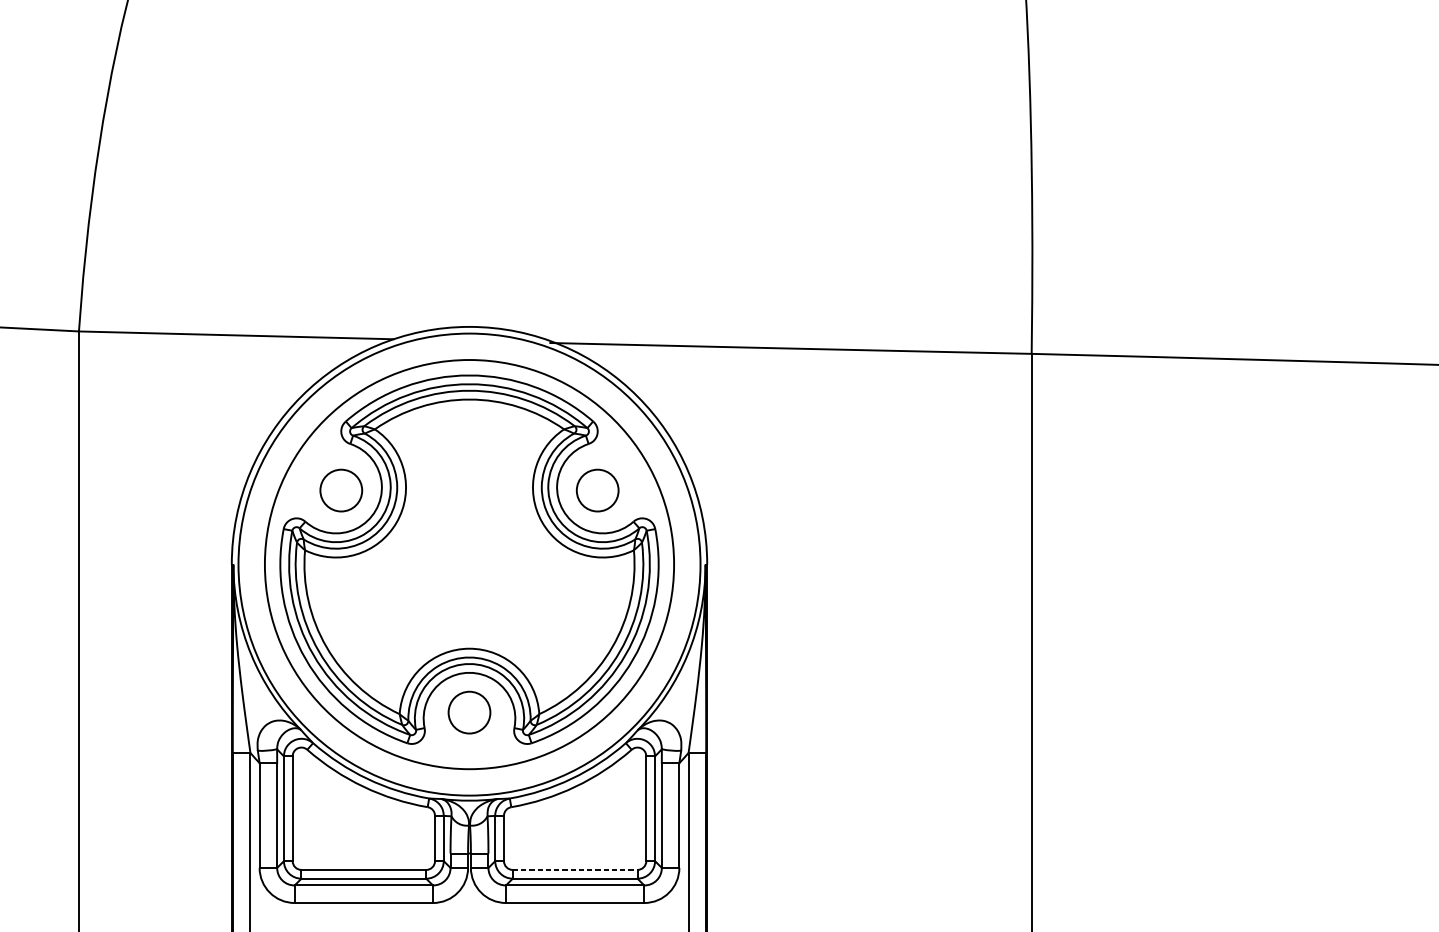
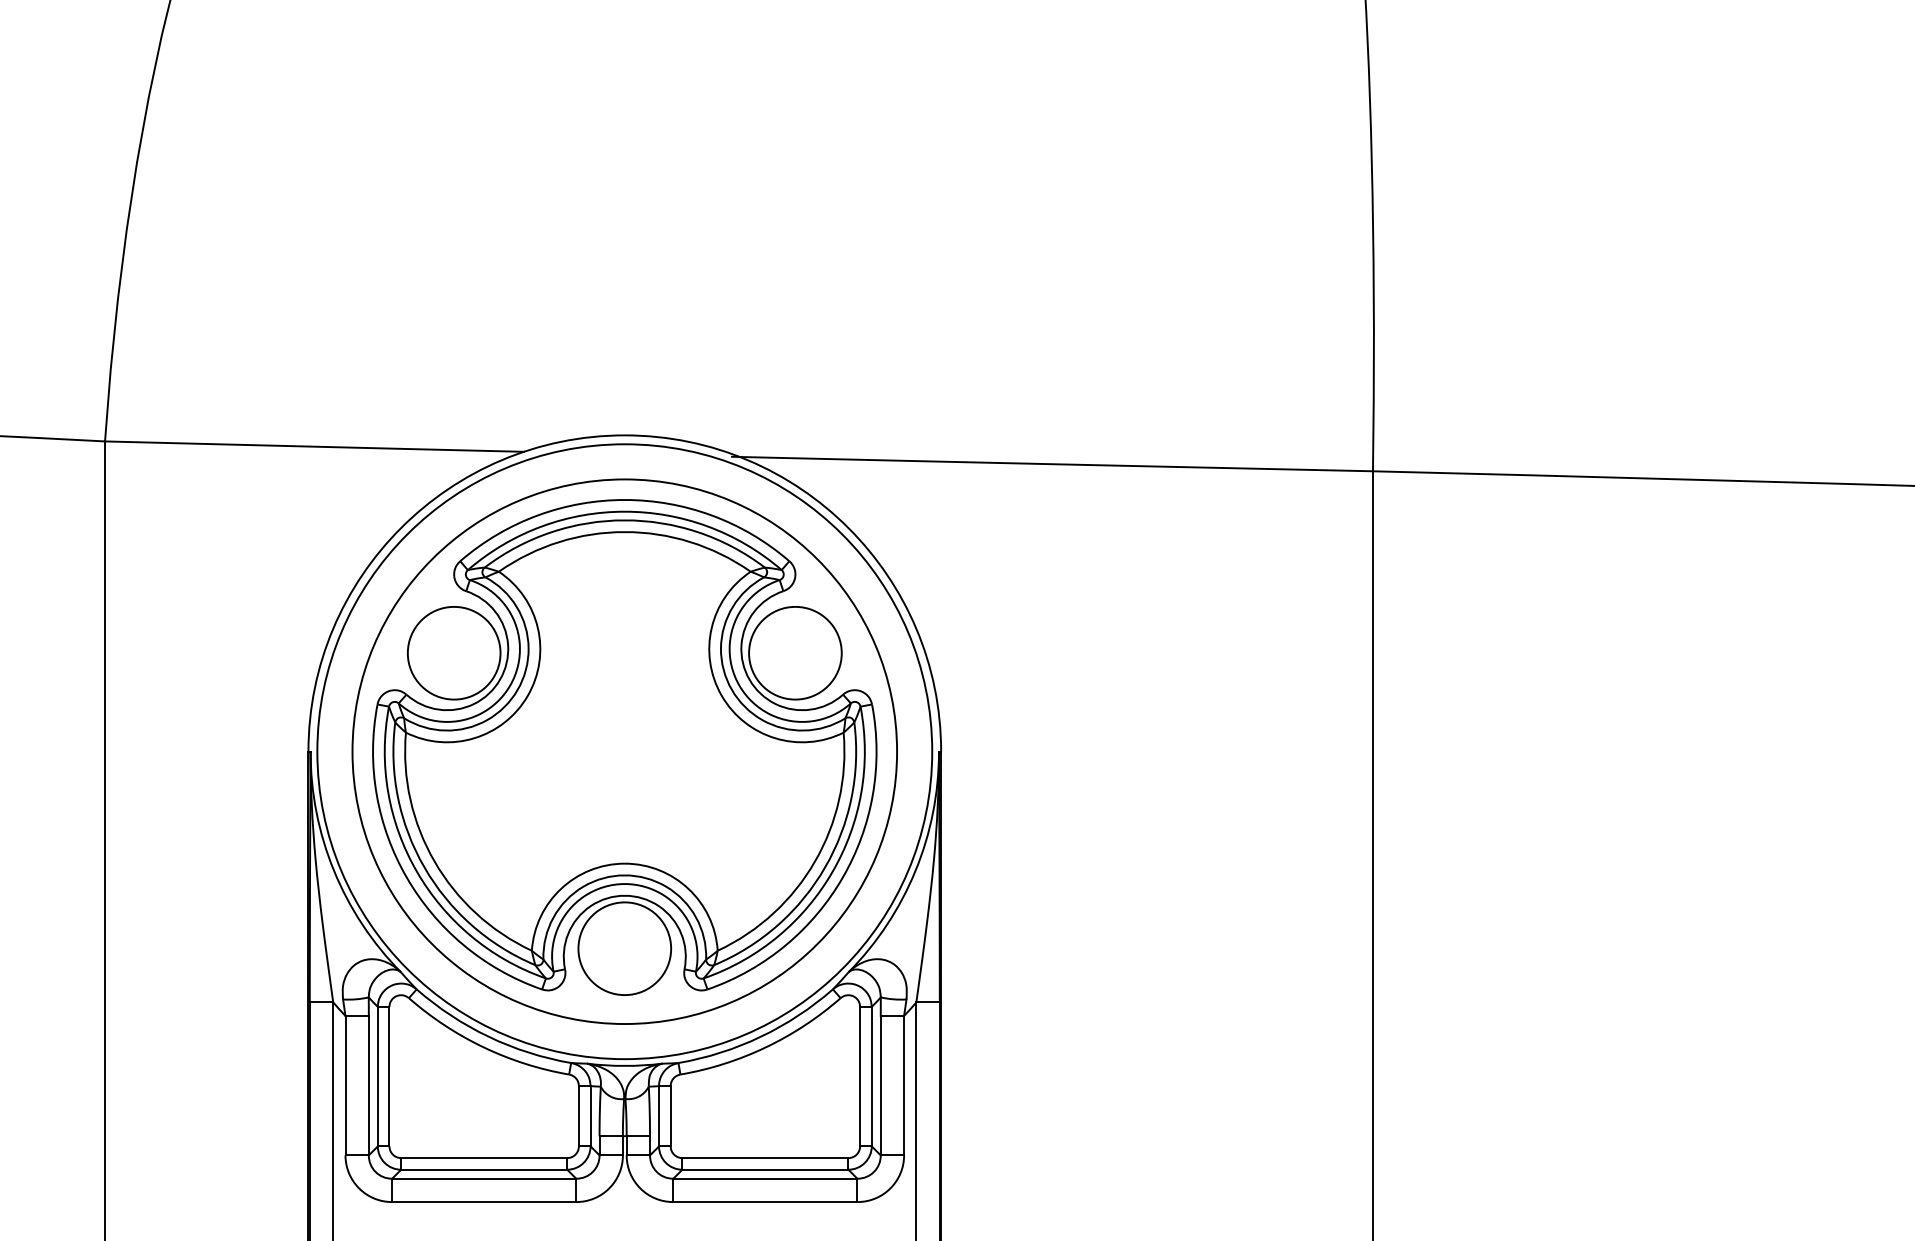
circle: (340, 490) -> (453, 652), size x1.67
circle: (597, 490) -> (795, 652), size x1.67
circle: (469, 712) -> (624, 948), size x1.67
line: (575, 870) -> (765, 1158), dashed -> solid

